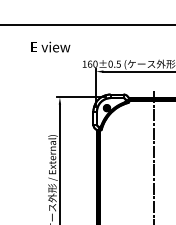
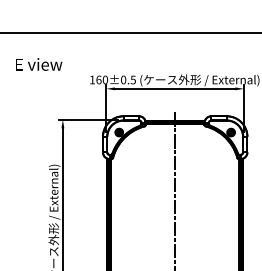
text: (51, 47) -> (39, 64), moved

